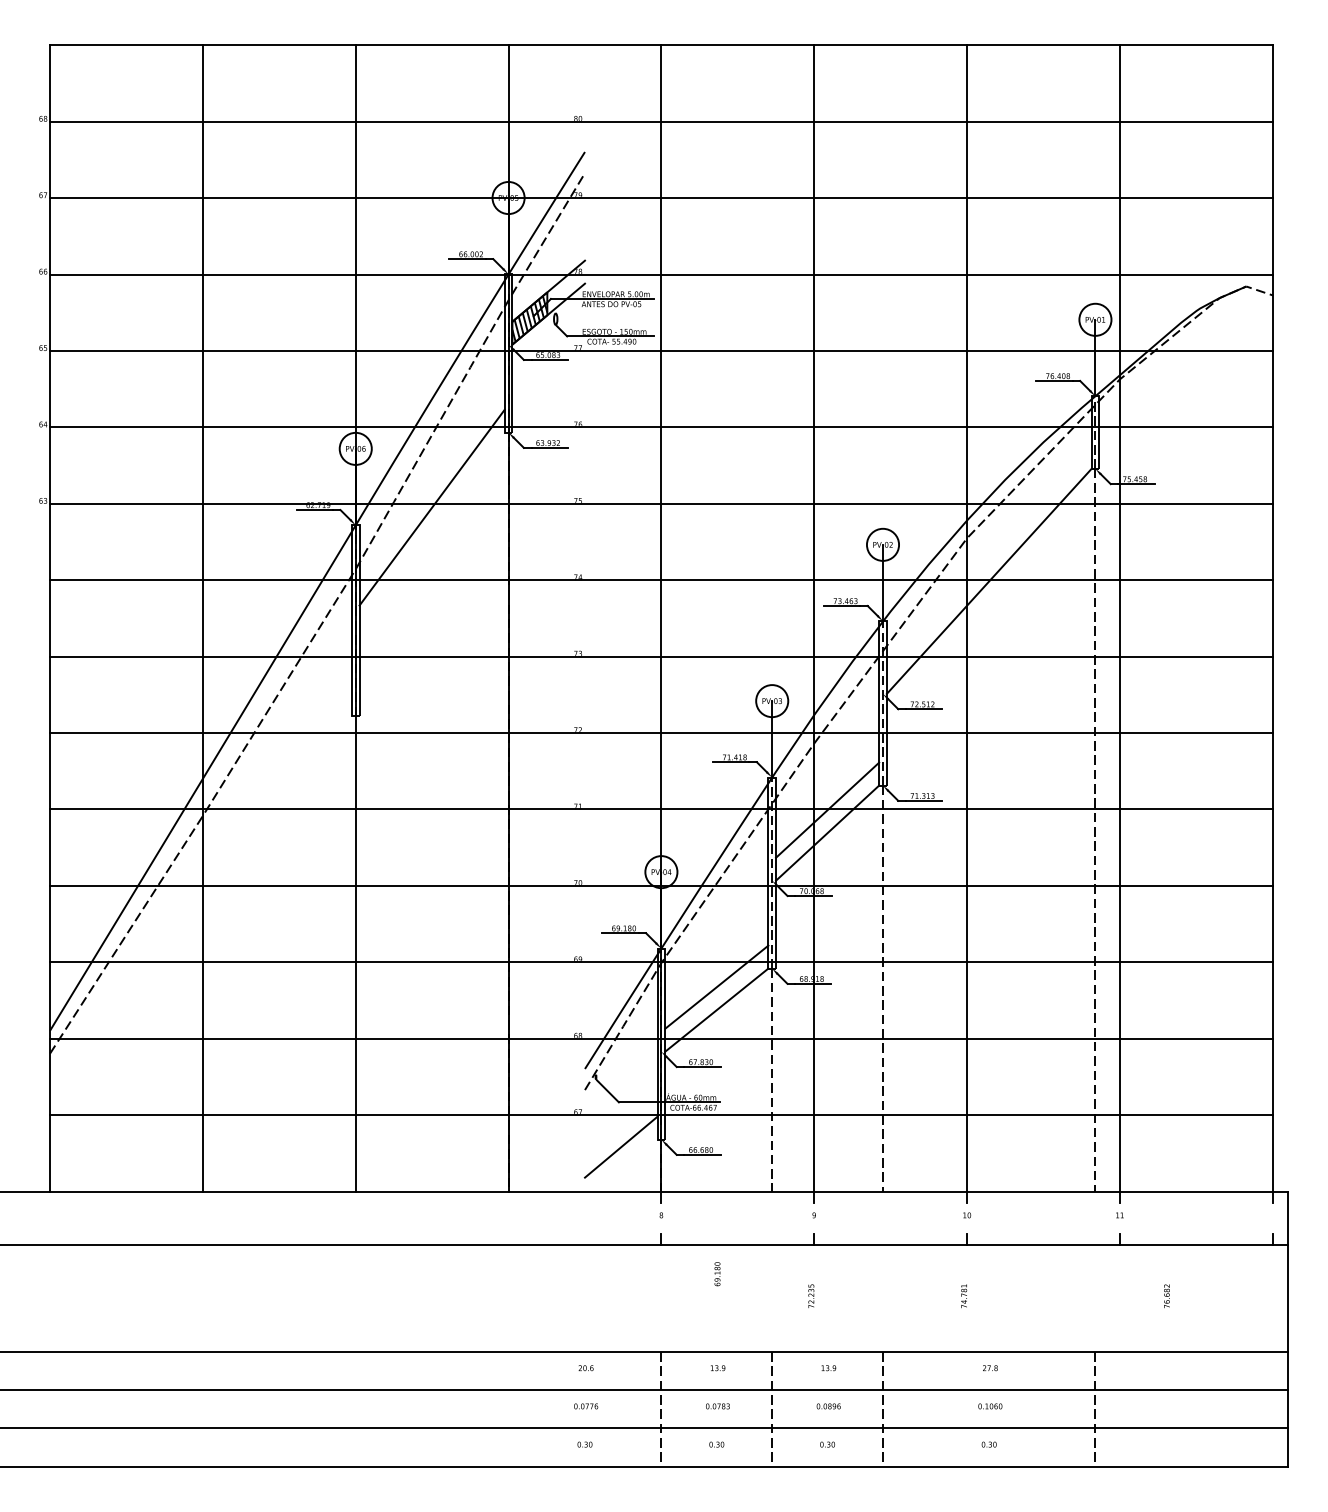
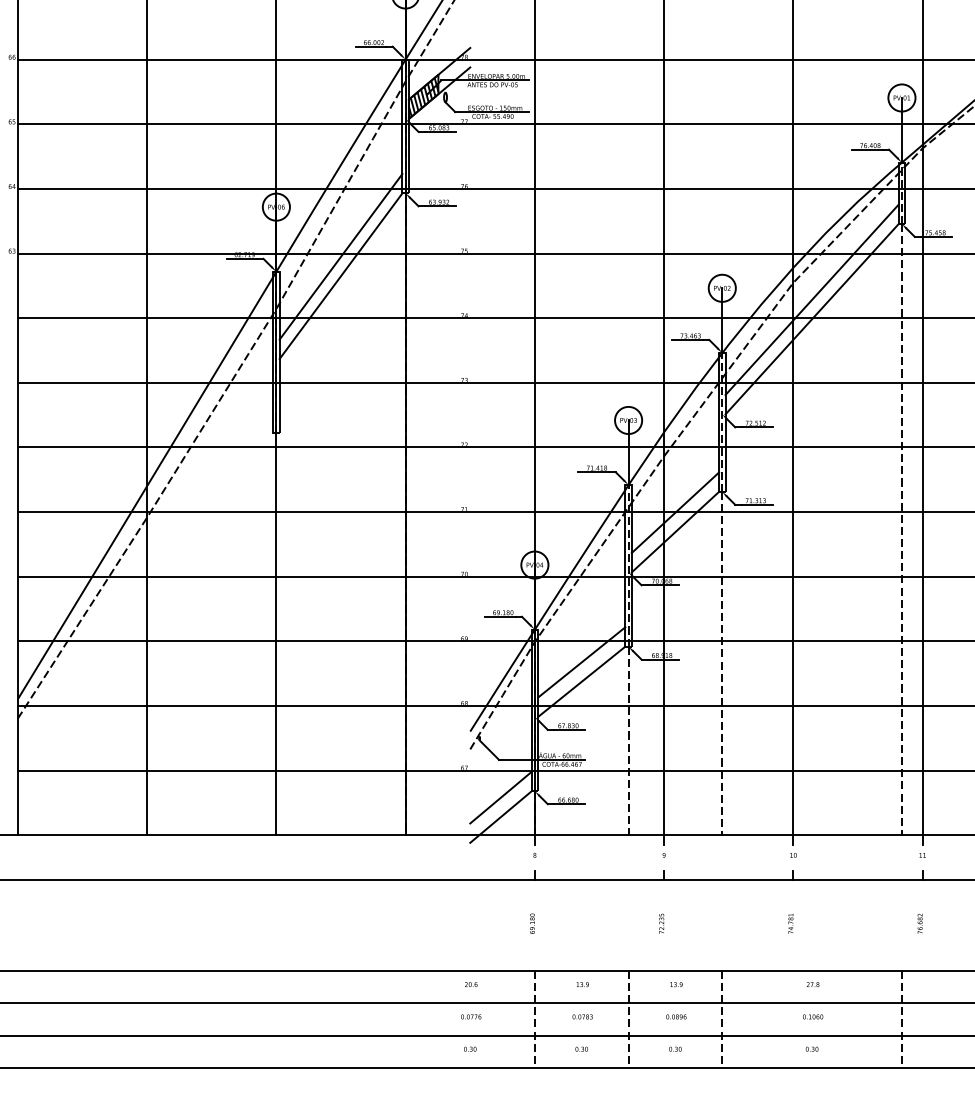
line: (431, 530) -> (340, 276), added
line: (988, 558) -> (811, 299), added
line: (621, 1169) -> (501, 816), added
text: (717, 1274) -> (532, 923), moved
text: (1166, 1296) -> (919, 923), moved

